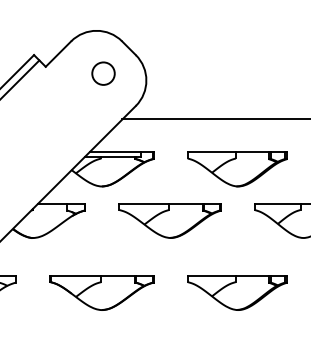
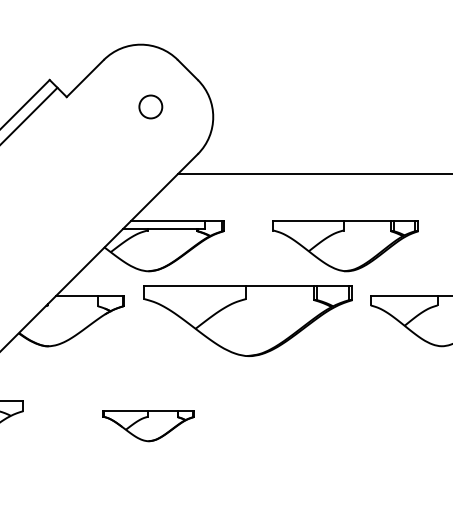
circle: (103, 73) -> (150, 106), size x0.7
part: (169, 220) -> (246, 320), size x1.4
part: (101, 292) -> (147, 425), size x0.6
part: (237, 292) -> (345, 425), removed

